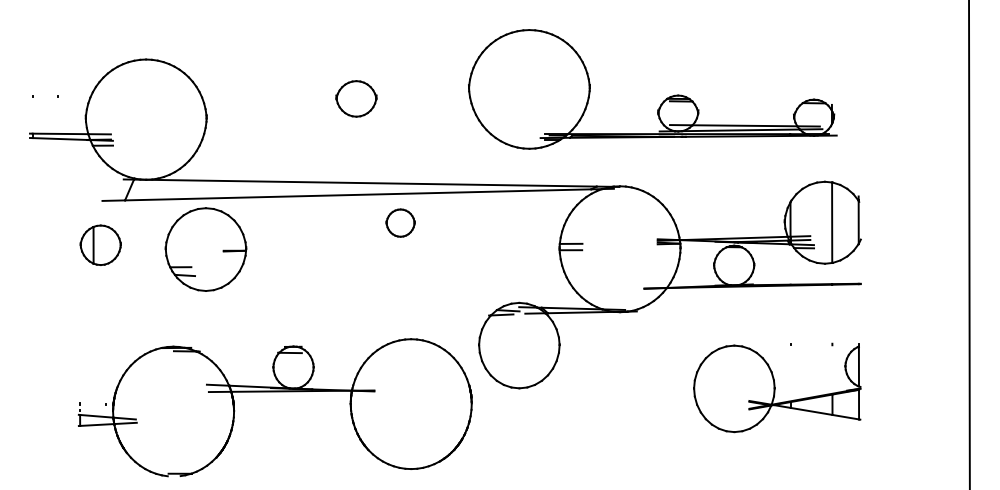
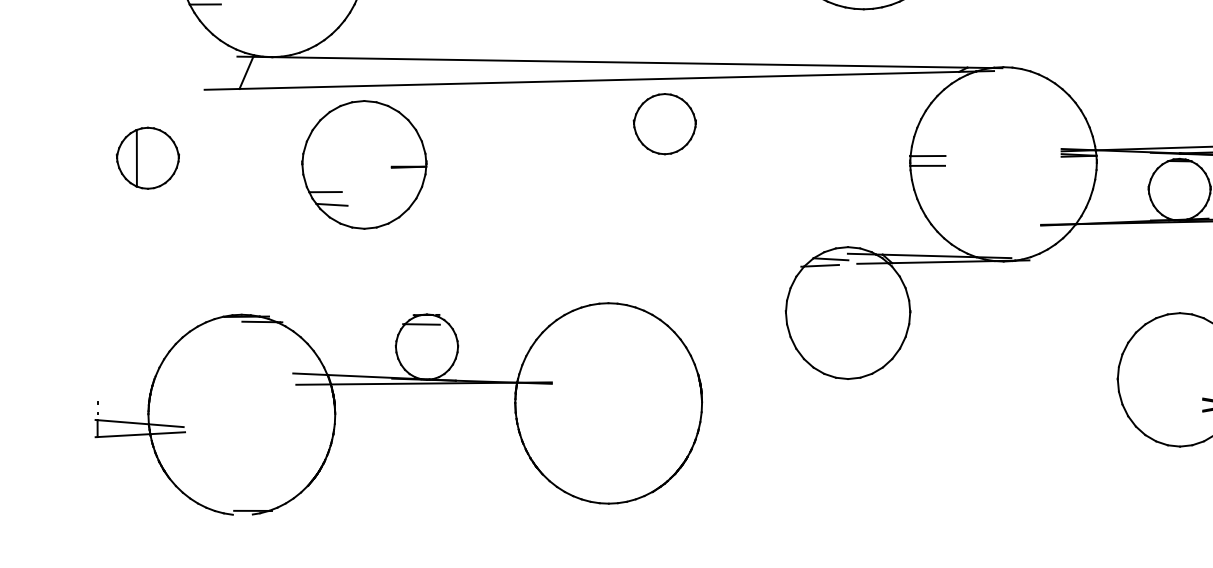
part: (400, 222) -> (664, 123), size x1.43
part: (100, 244) -> (147, 157), moved
part: (274, 392) -> (397, 385), moved

